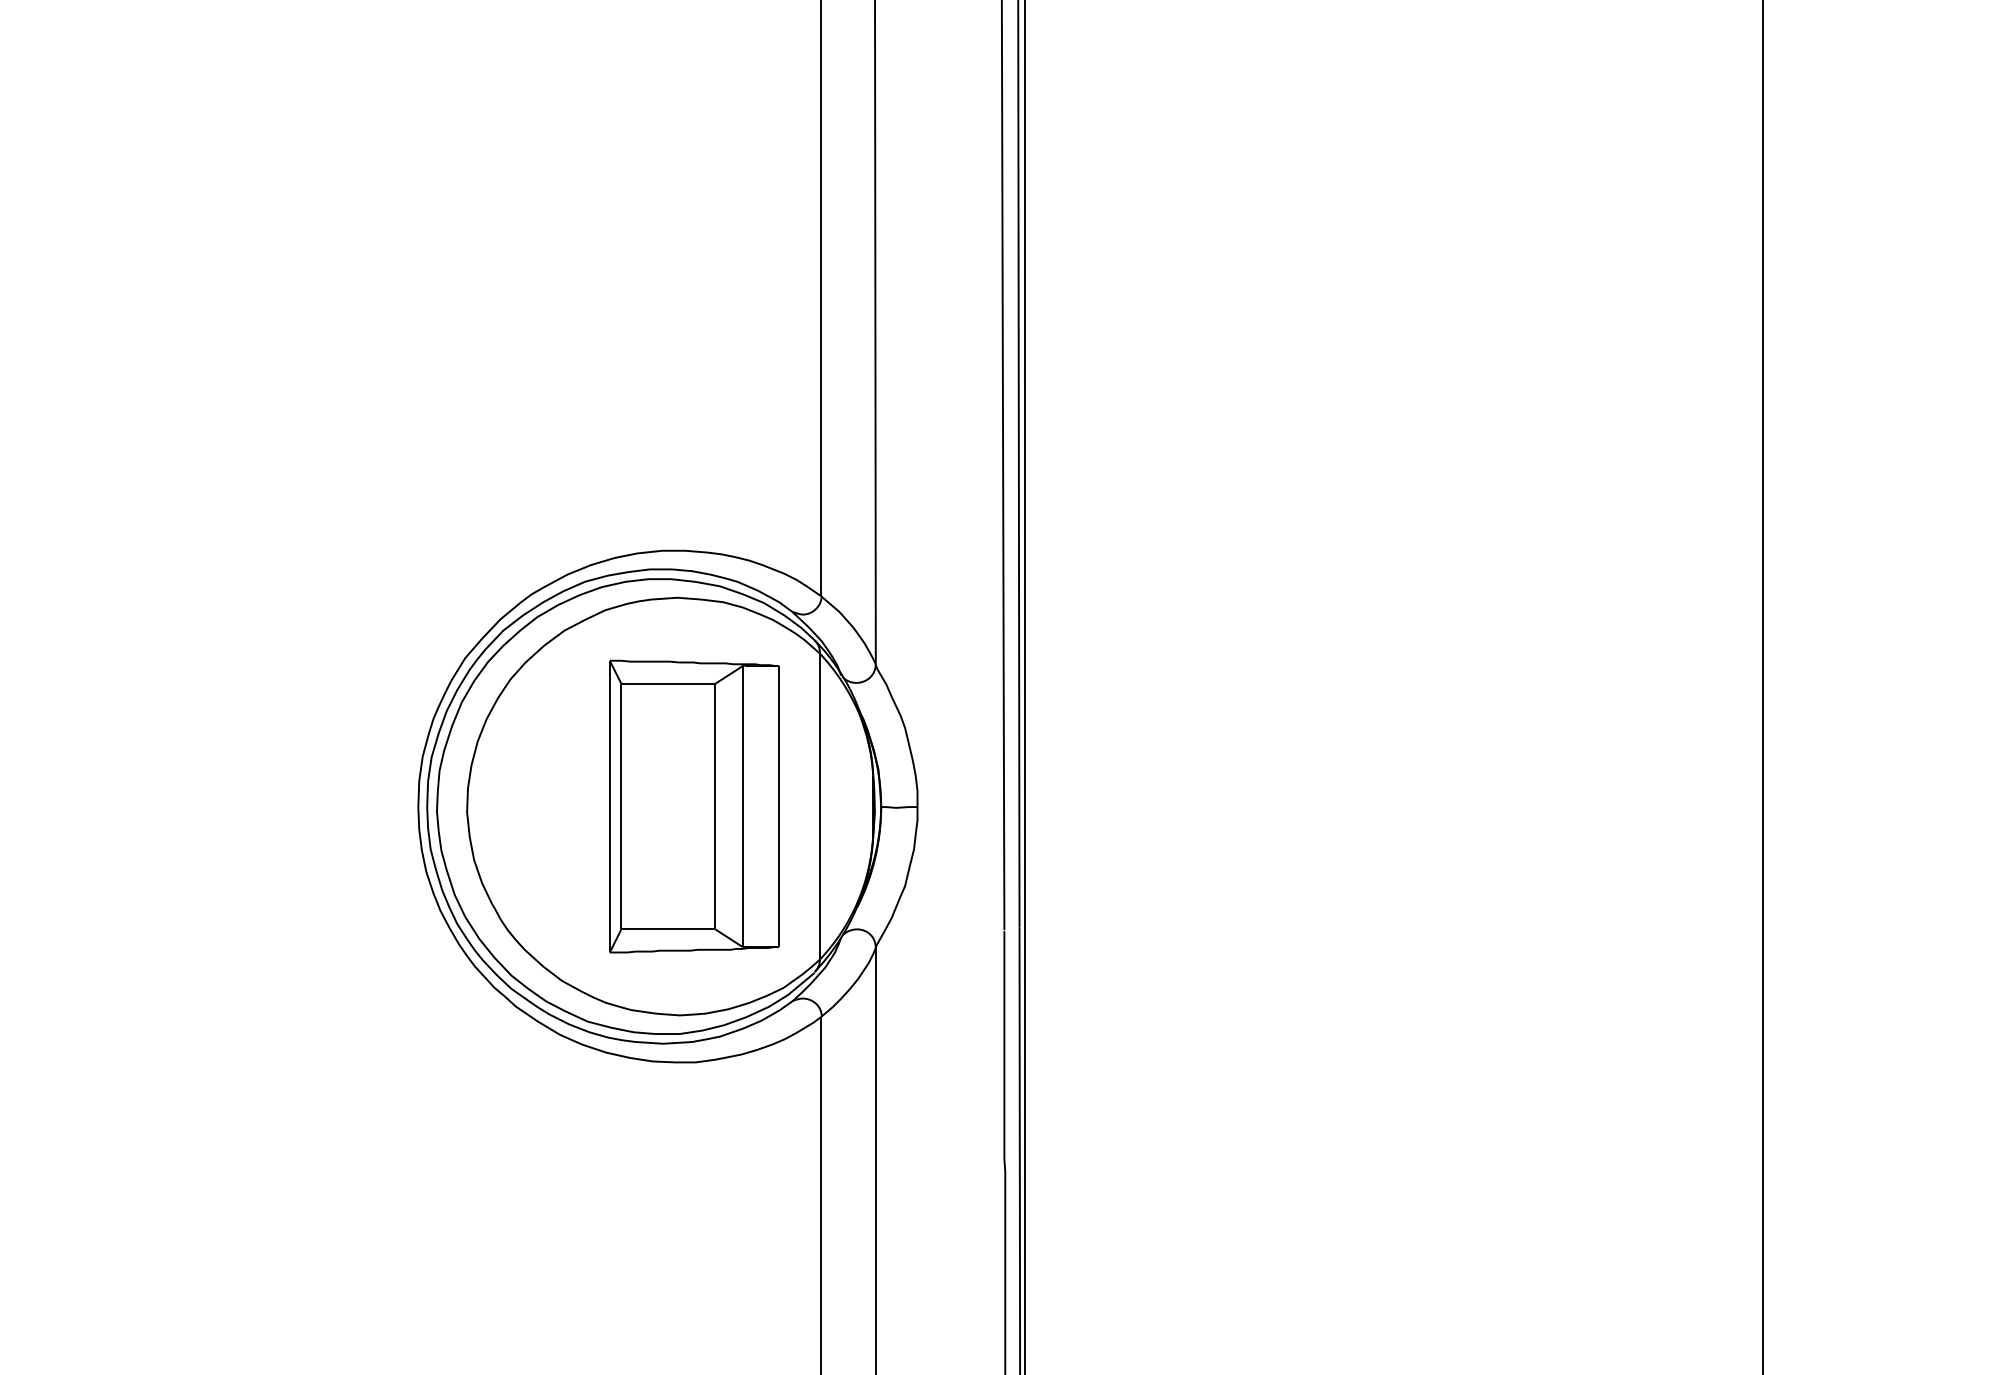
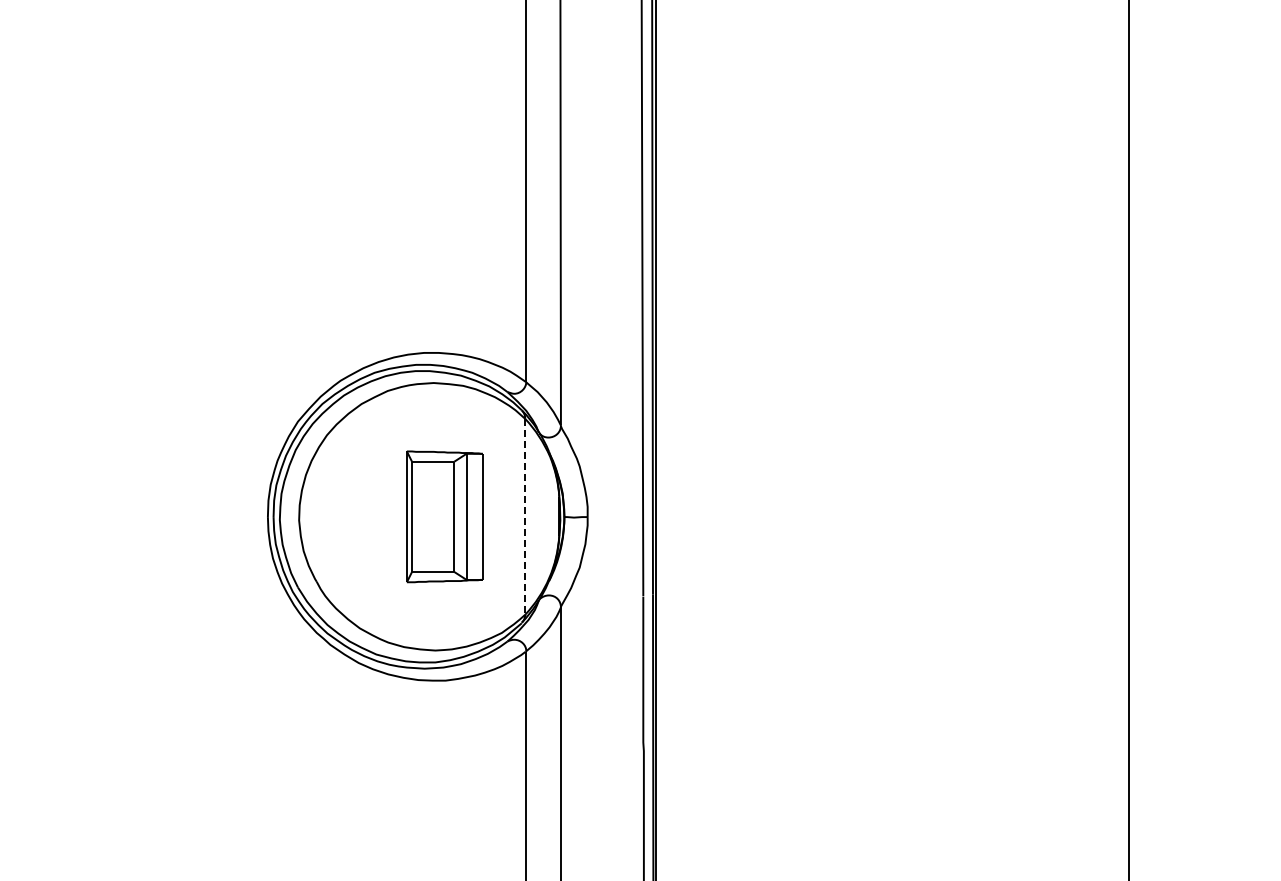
part: (694, 806) -> (444, 516), size x0.7
line: (820, 807) -> (525, 517), solid -> dashed

